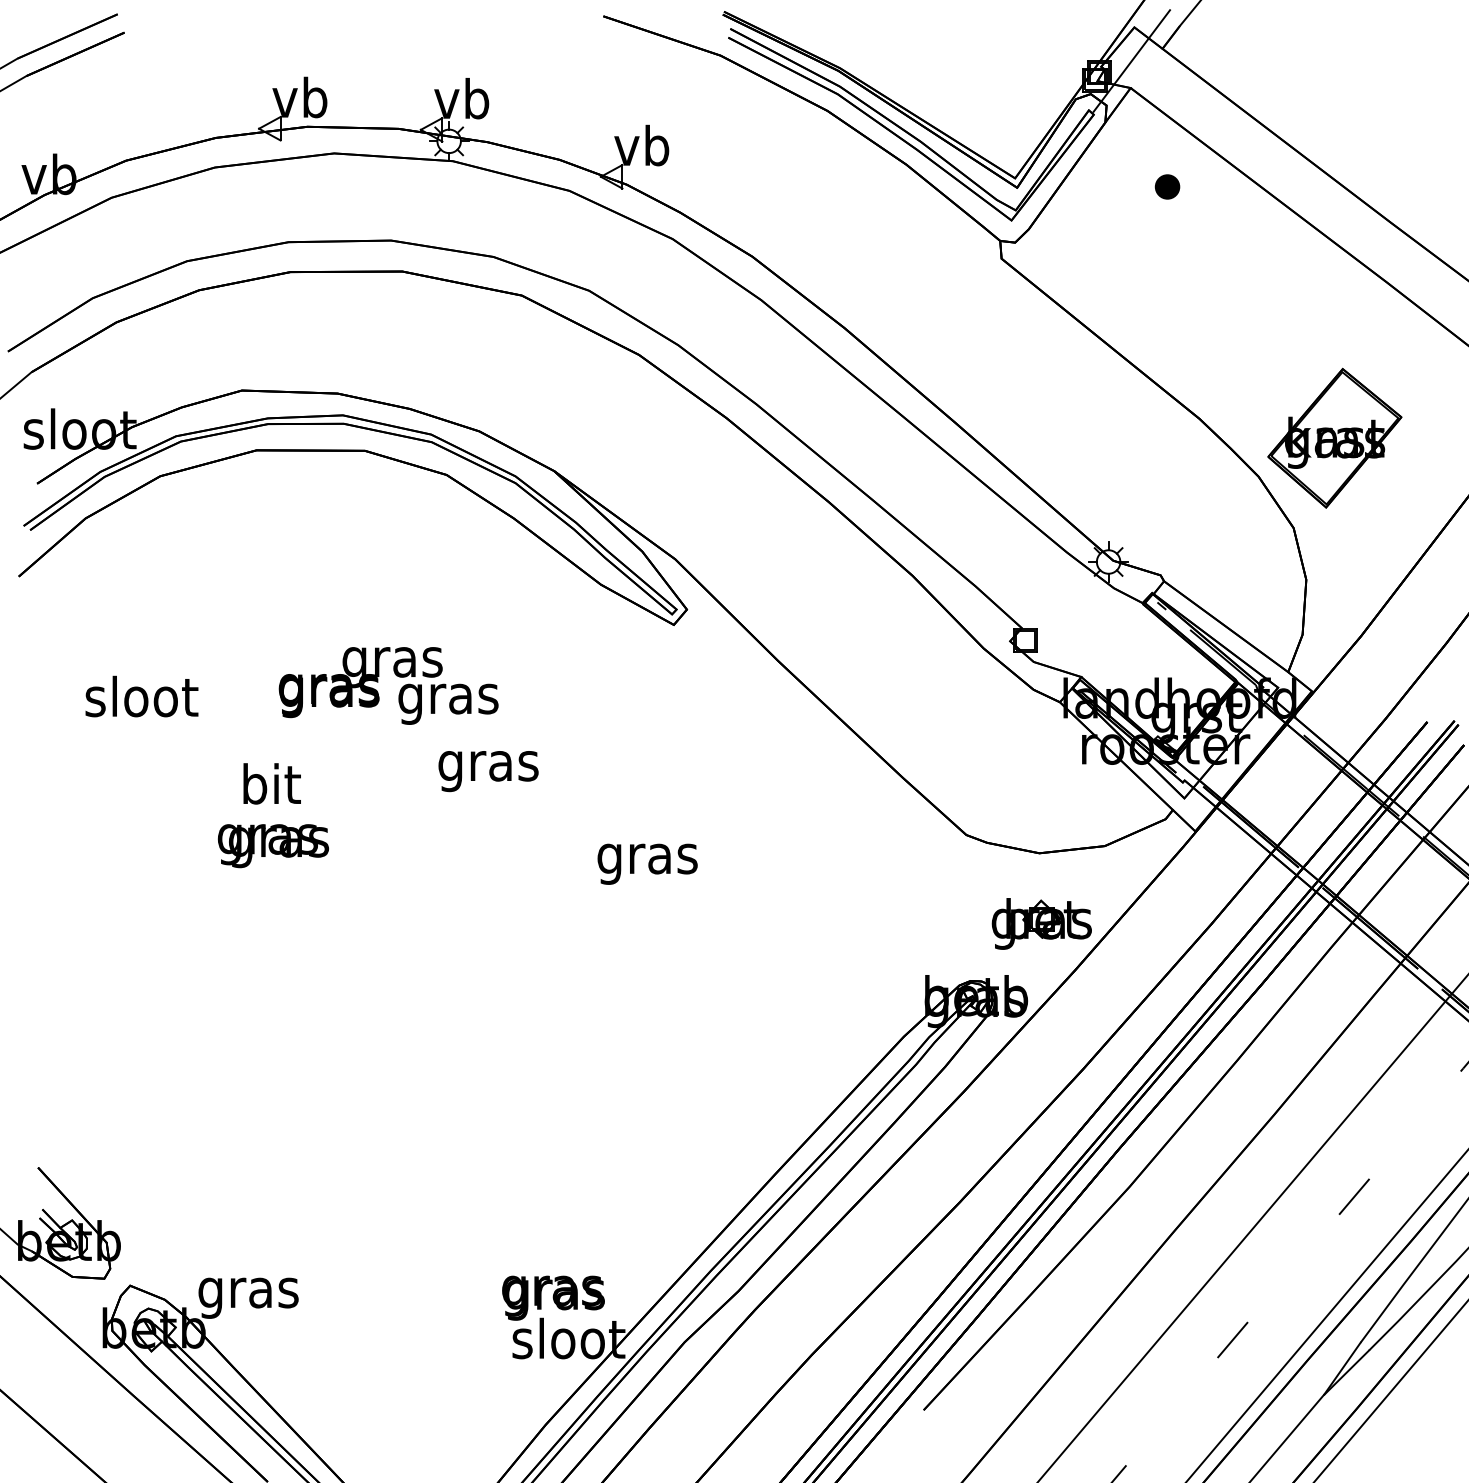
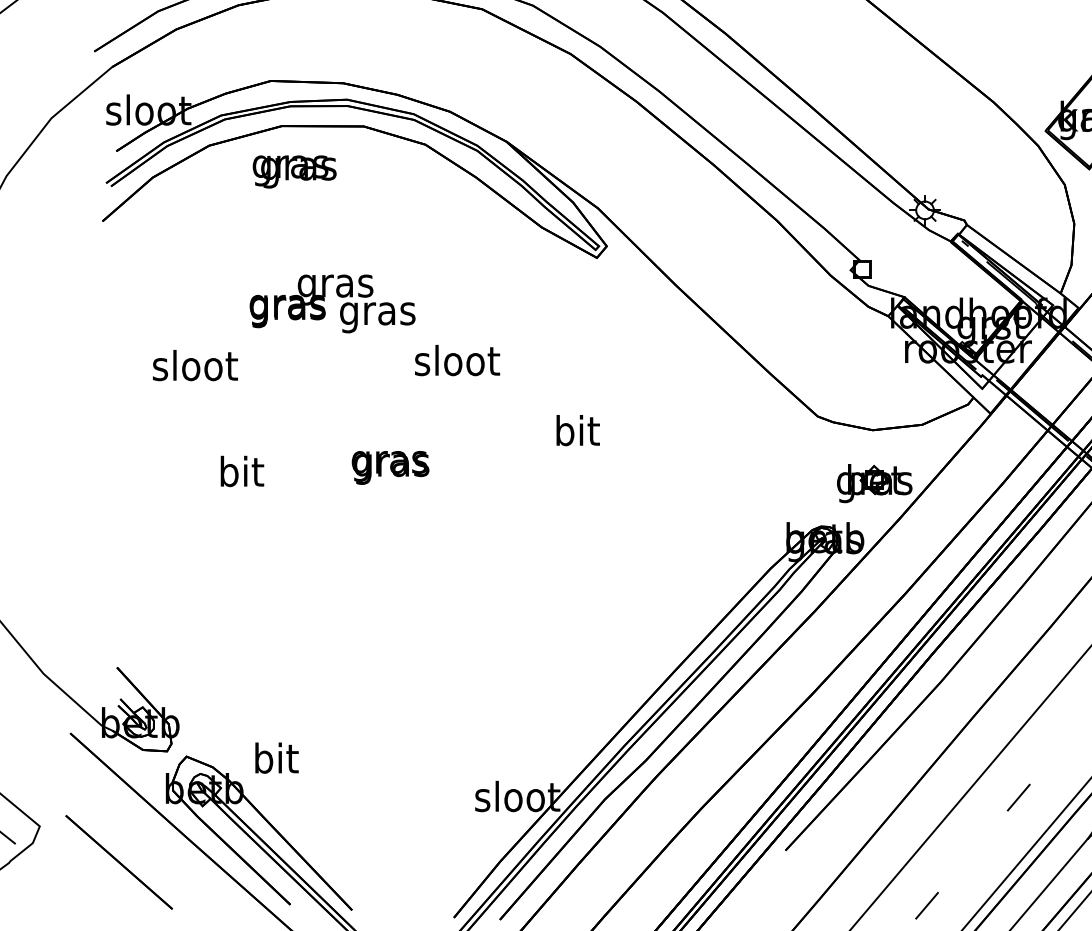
text: (388, 685) -> (332, 303), moved
text: (141, 696) -> (195, 365), moved
text: (488, 766) -> (457, 364), gras -> sloot
text: (271, 783) -> (241, 471), moved
text: (272, 846) -> (293, 172), moved
text: (647, 858) -> (577, 434), gras -> bit
text: (248, 1292) -> (275, 761), gras -> bit
text: (553, 1297) -> (390, 467), moved

